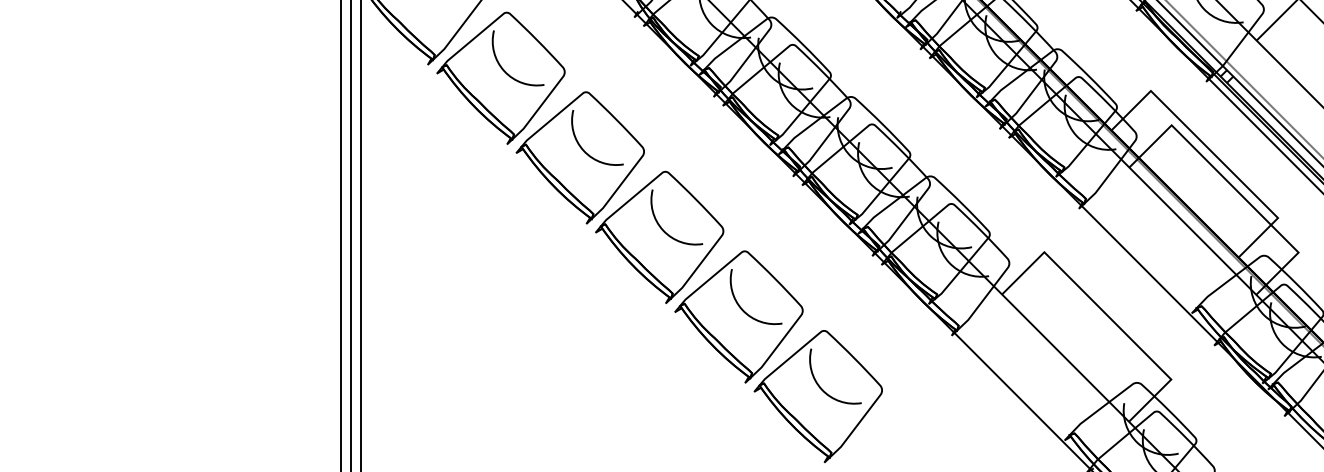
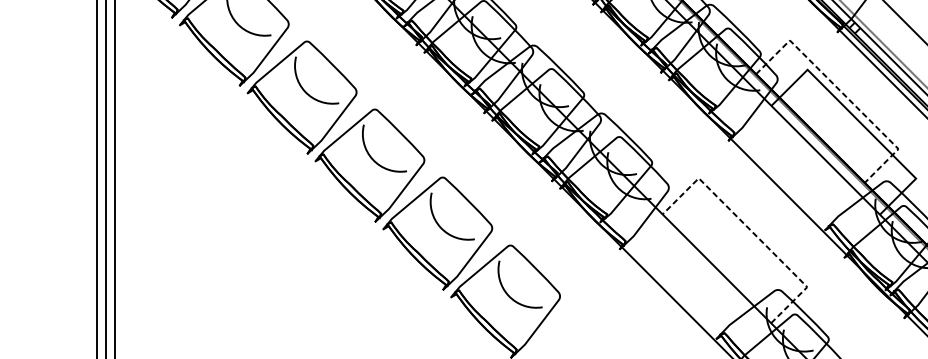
line: (1214, 154) -> (844, 94), solid -> dashed
line: (1107, 315) -> (752, 232), solid -> dashed

